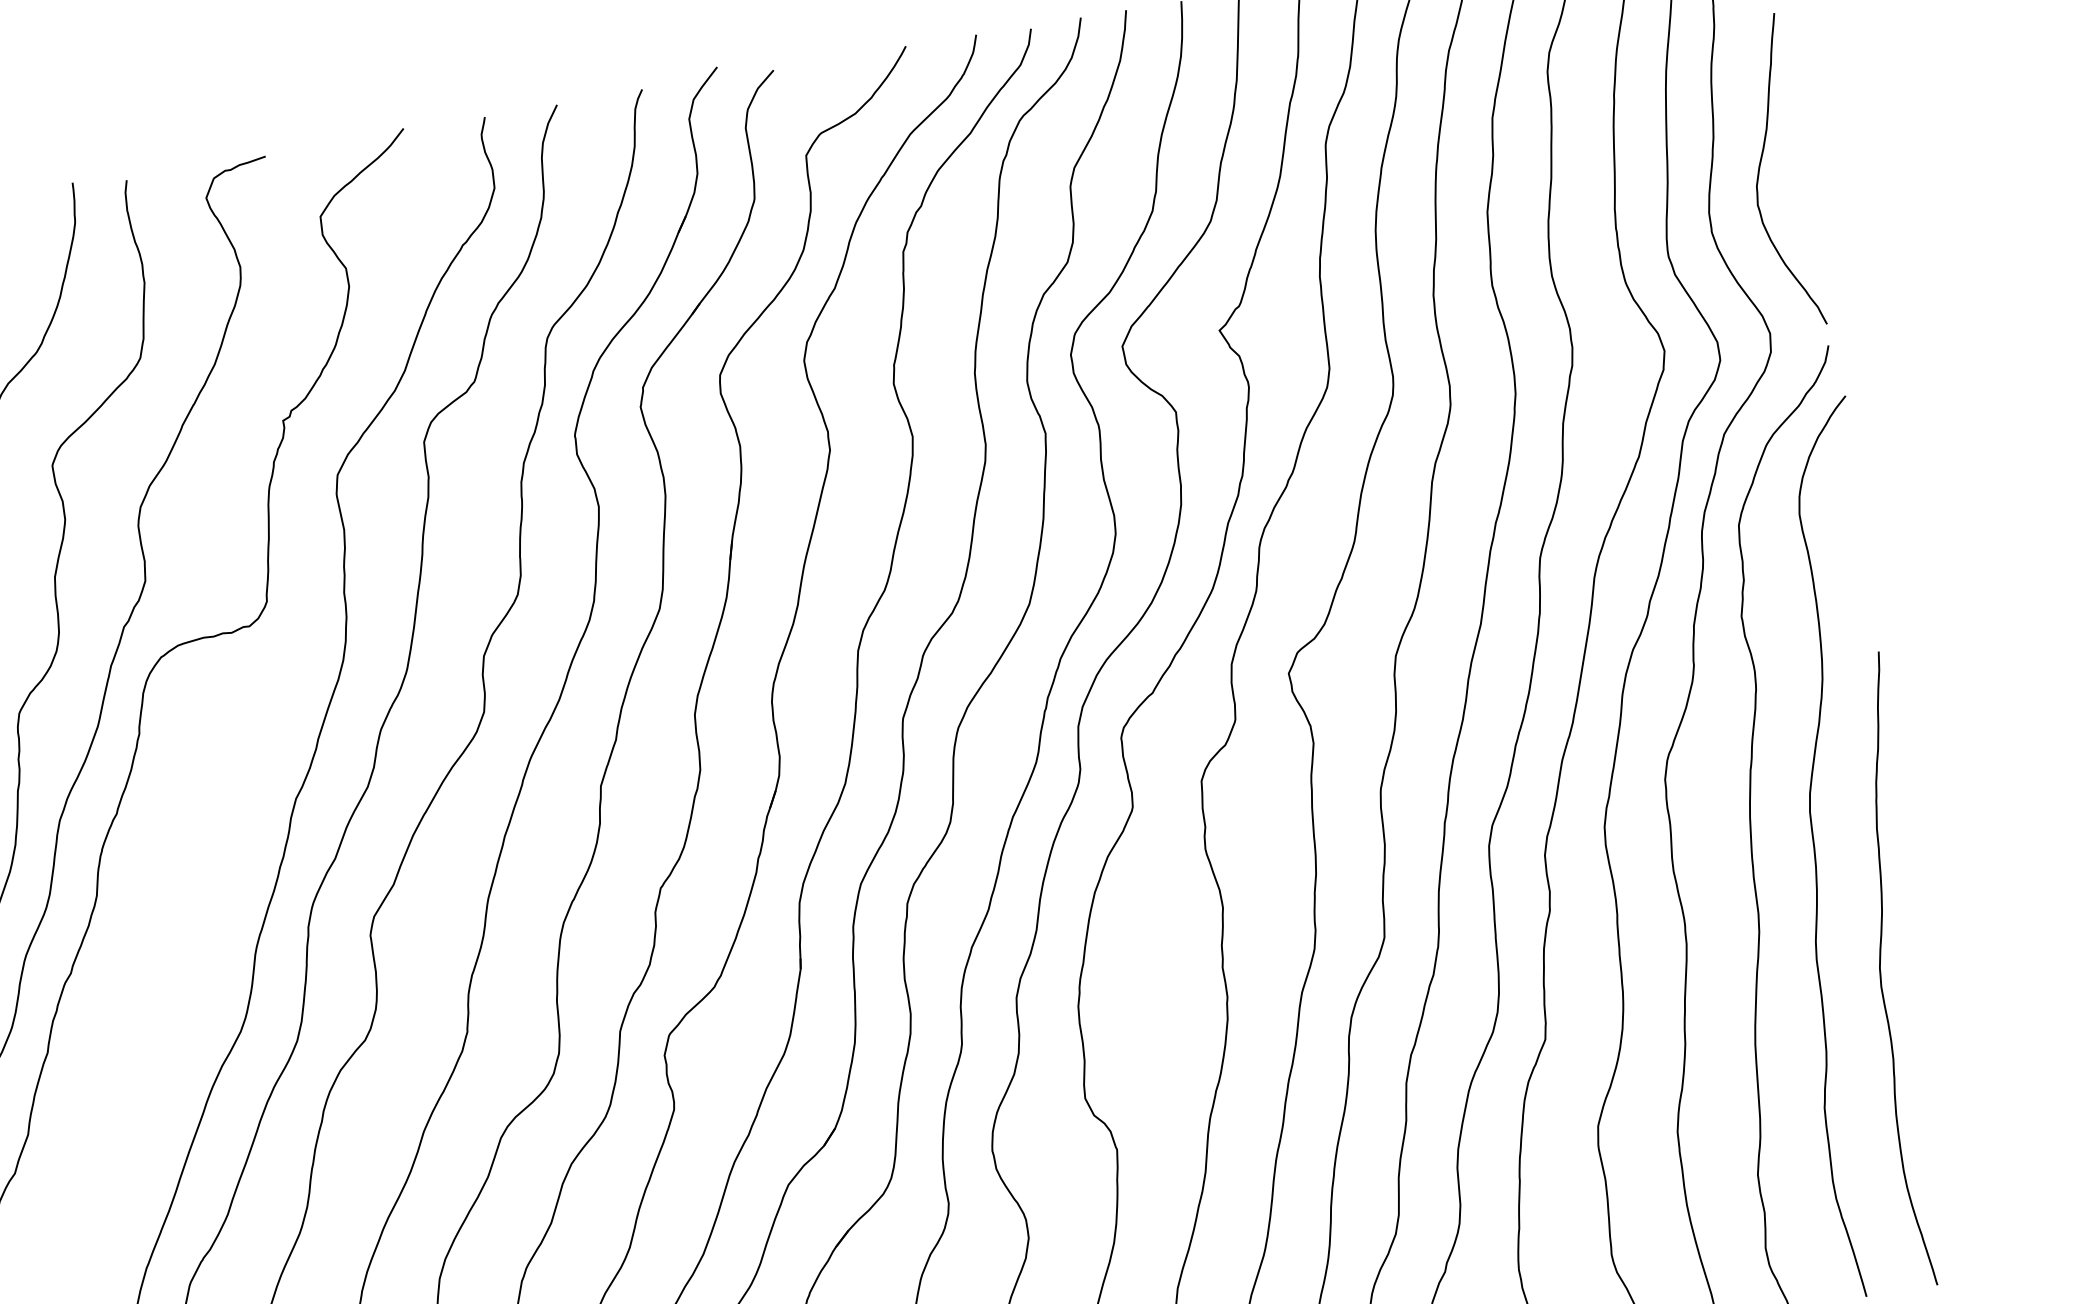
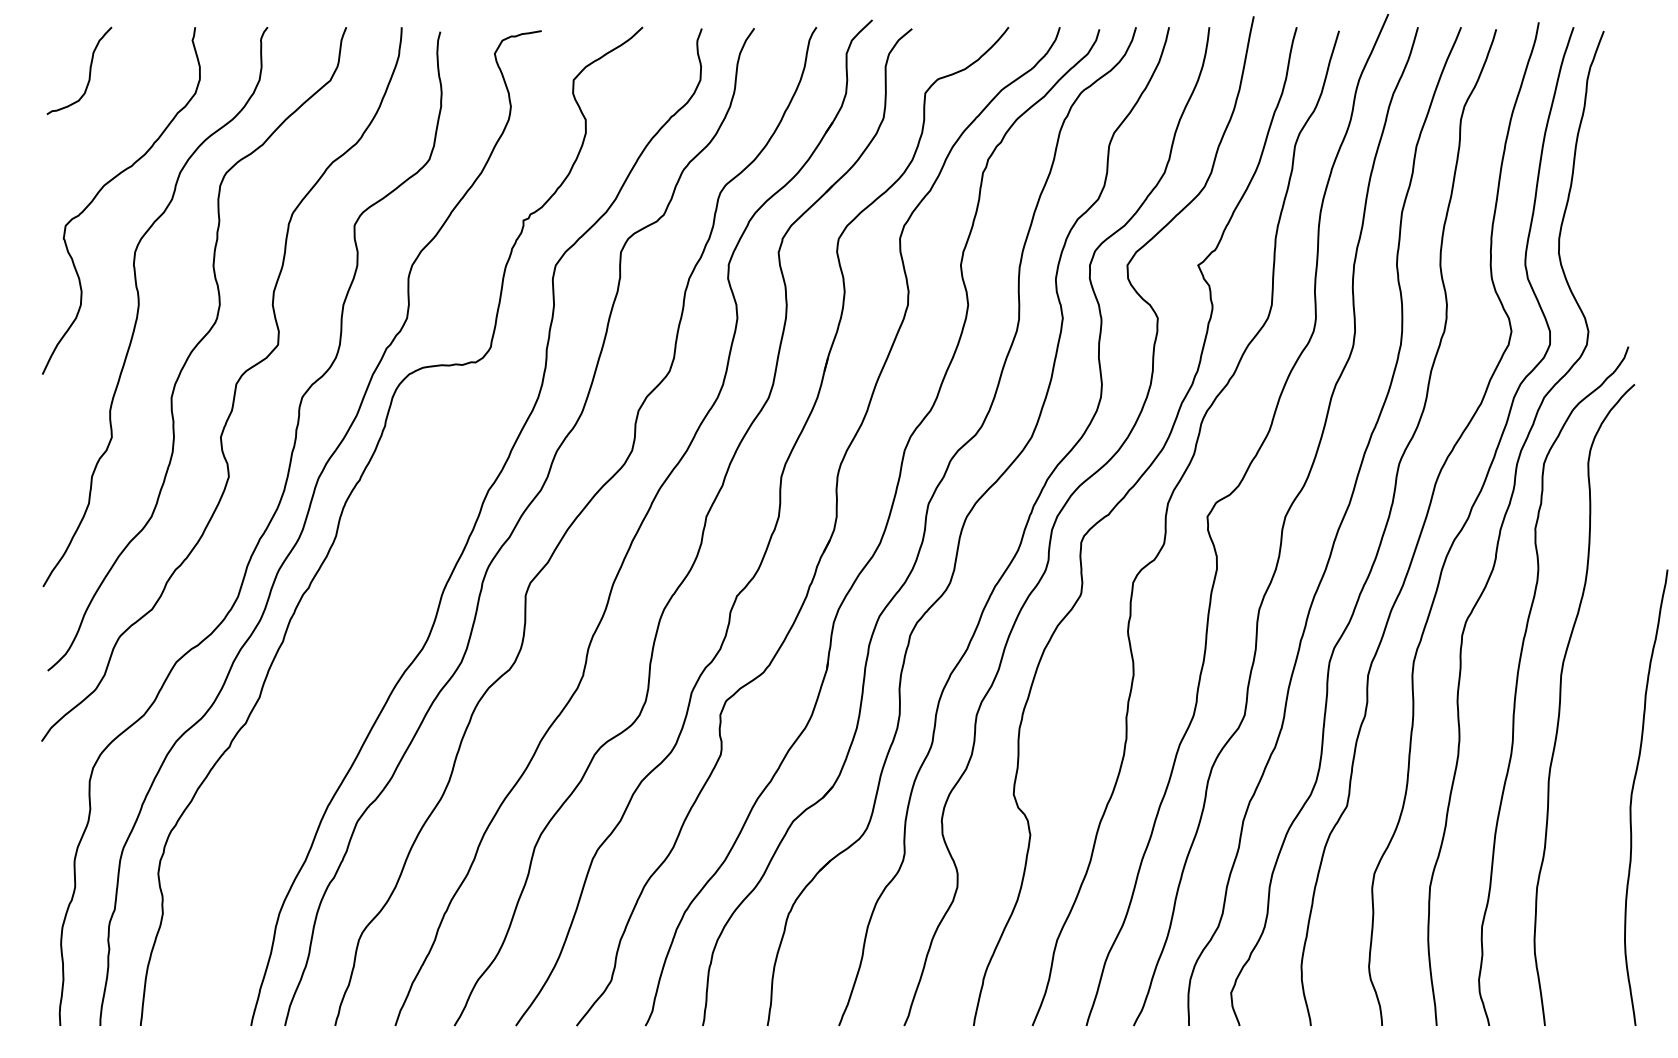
curve: (1760, 171) -> (1600, 215), removed
curve: (1881, 972) -> (1632, 797), moved

